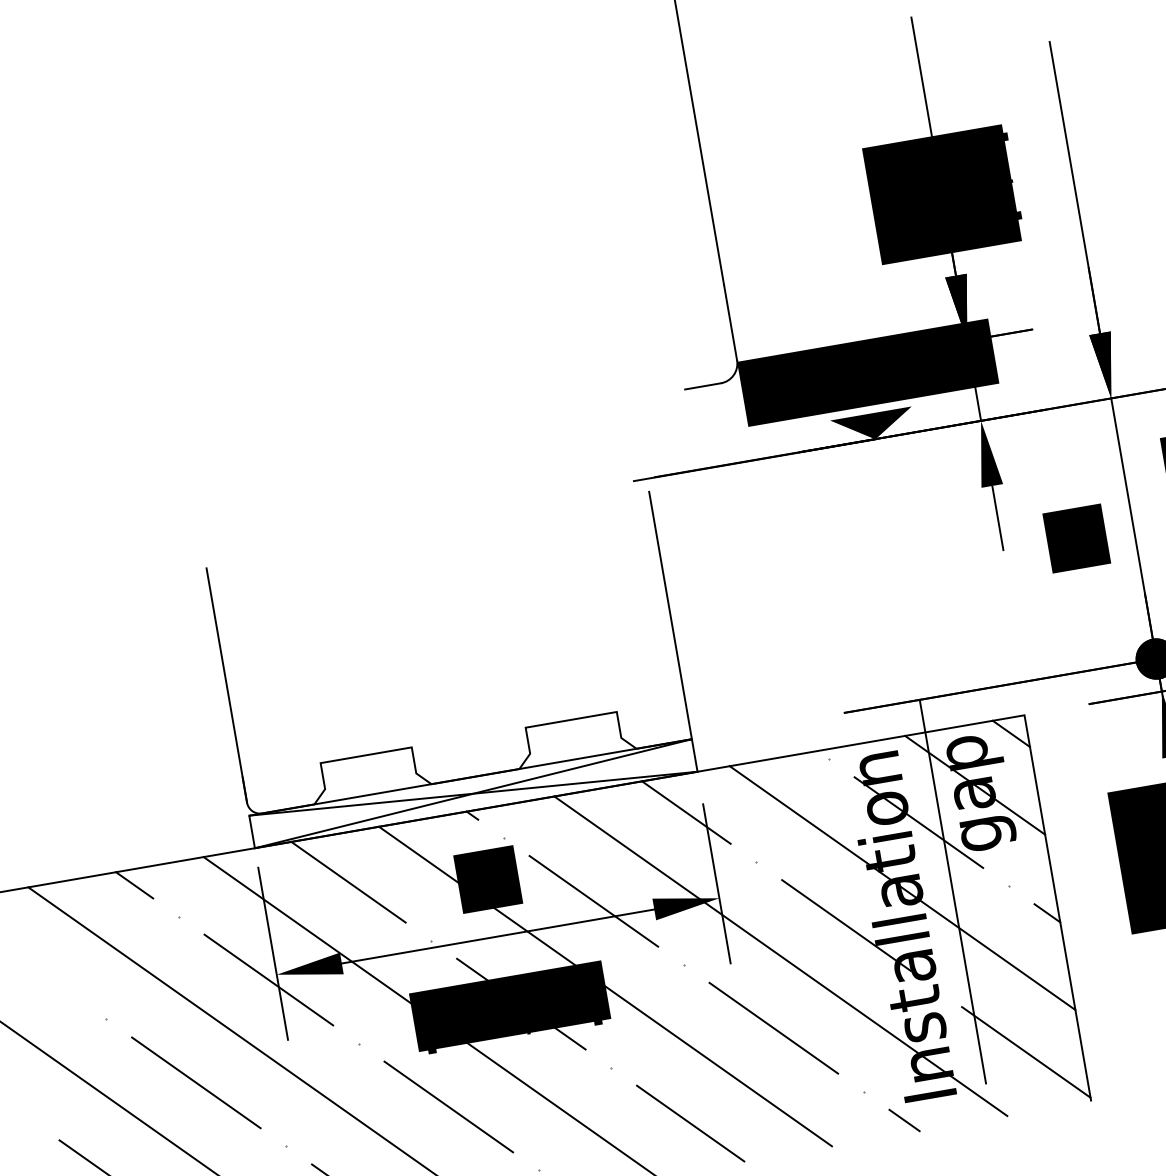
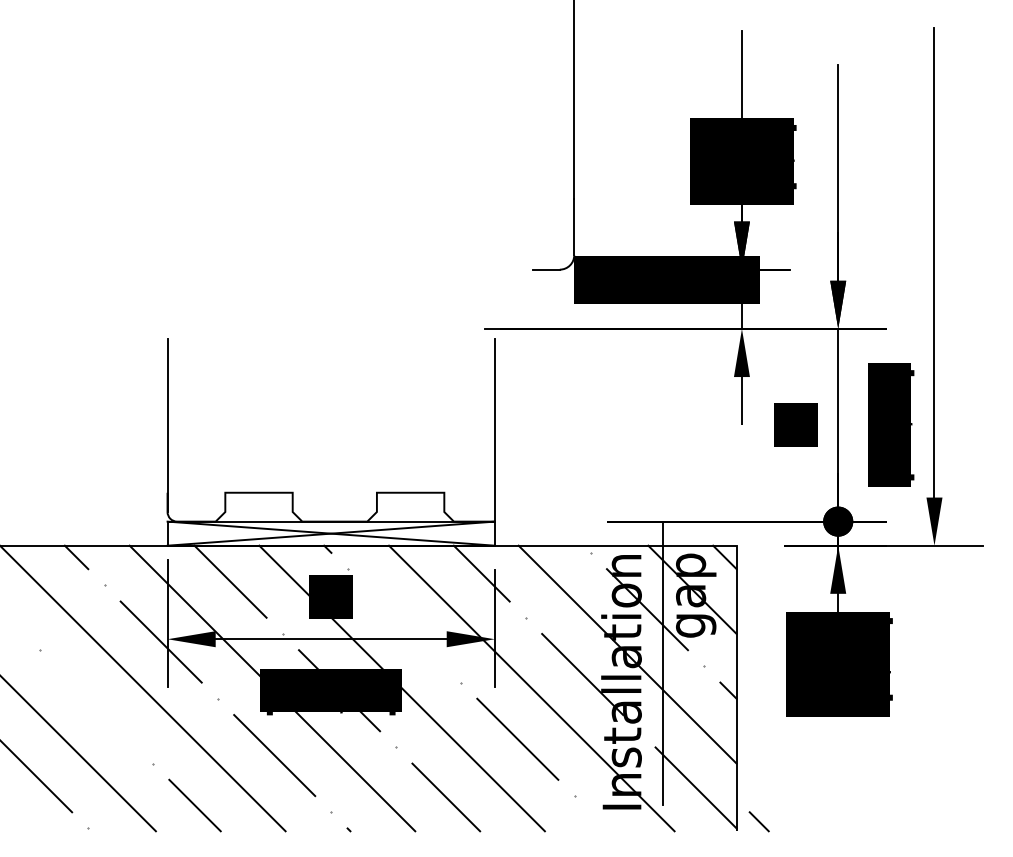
fill: (872, 426) -> (663, 319), removed
line: (592, 901) -> (403, 625), removed
line: (195, 1082) -> (95, 706), removed
line: (903, 1120) -> (758, 821), moved

